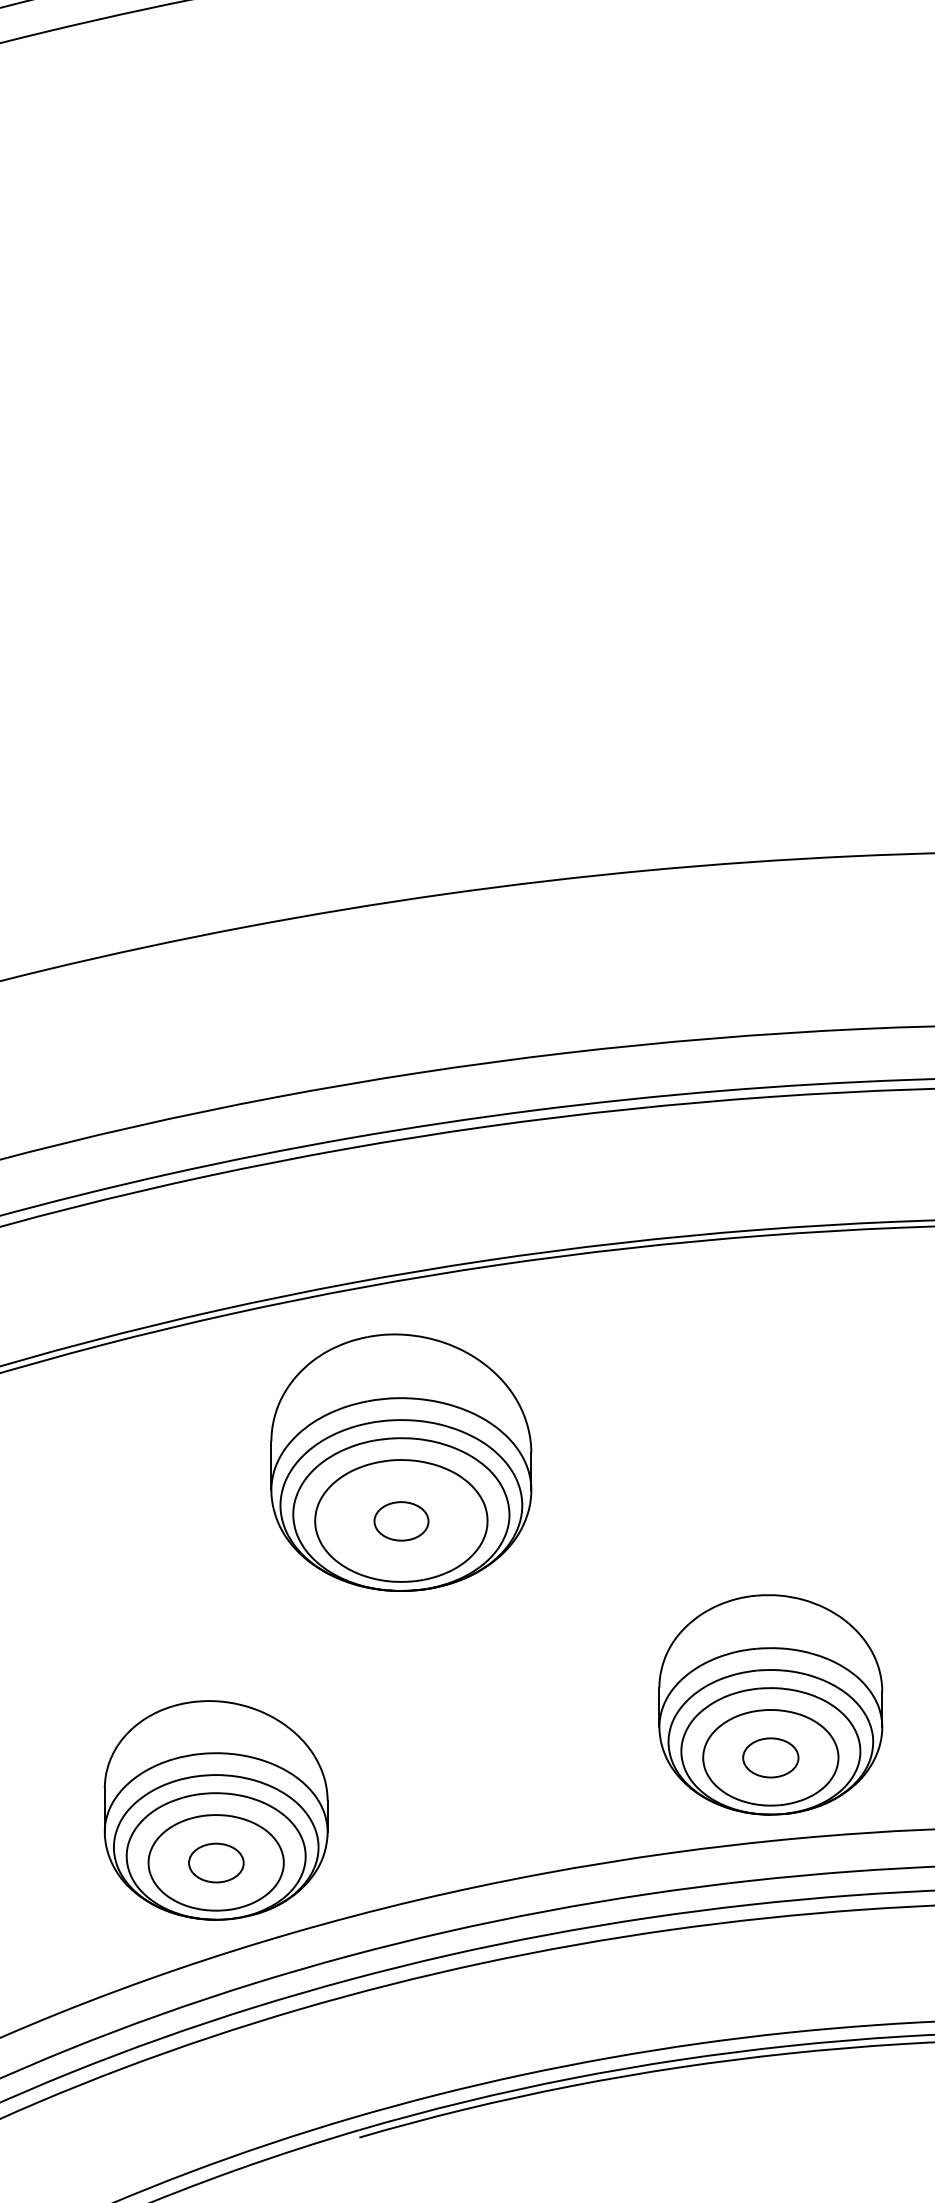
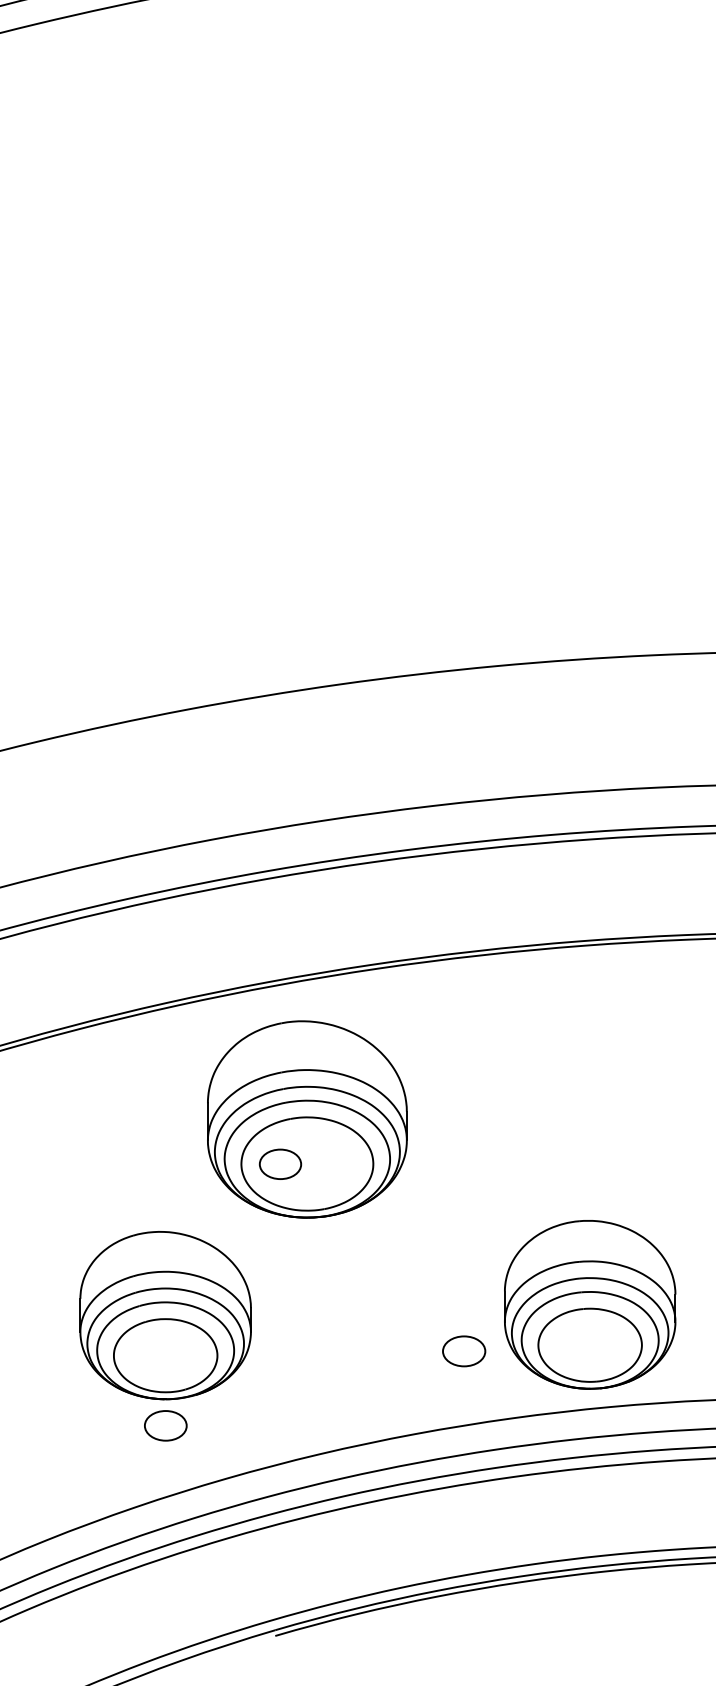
part: (401, 1520) -> (280, 1163), moved
part: (771, 1758) -> (464, 1351), moved
part: (215, 1810) -> (165, 1315), moved

